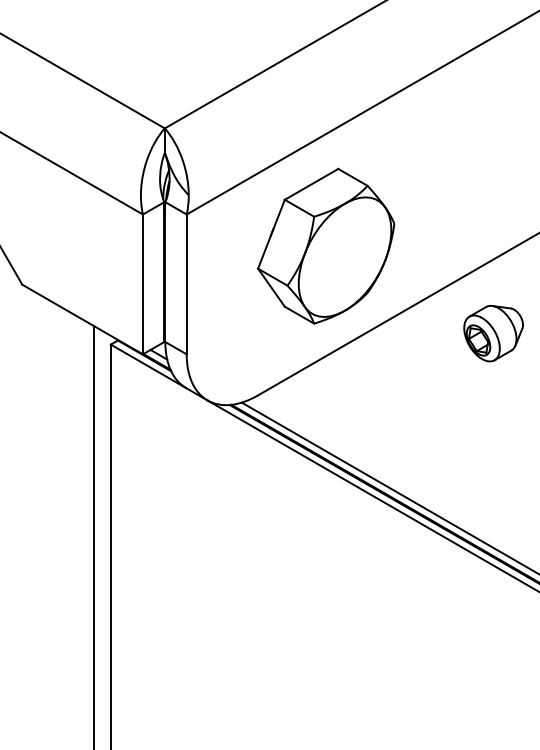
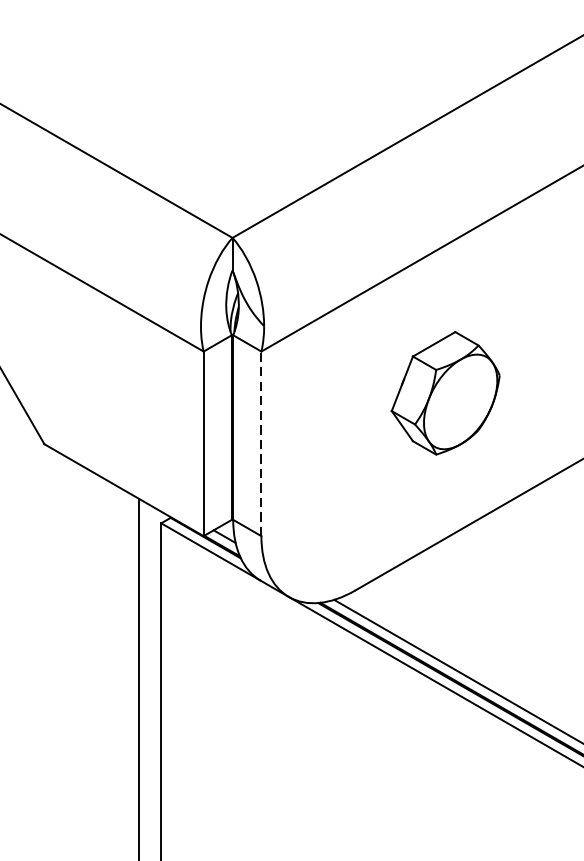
part: (326, 245) -> (445, 392), size x0.6
line: (186, 284) -> (261, 443), solid -> dashed

